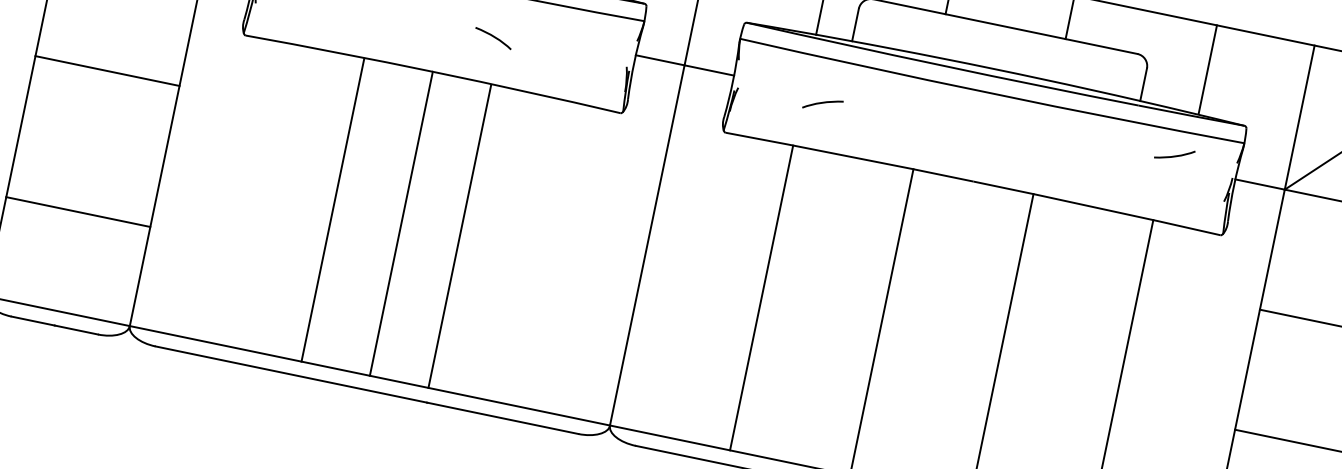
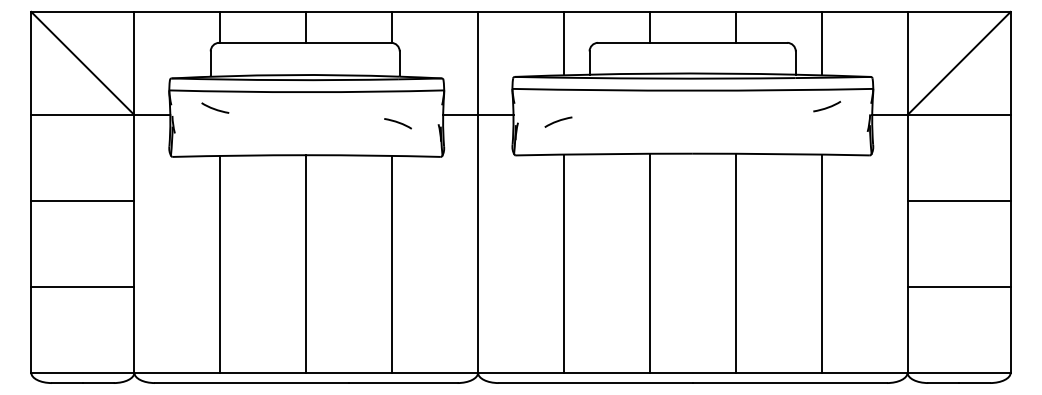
curve: (492, 37) -> (397, 123), moved
line: (1207, 69) -> (821, 43), moved
curve: (823, 103) -> (558, 121), moved
line: (333, 209) -> (220, 263), moved
line: (77, 211) -> (82, 286), moved
line: (460, 235) -> (392, 263), moved

